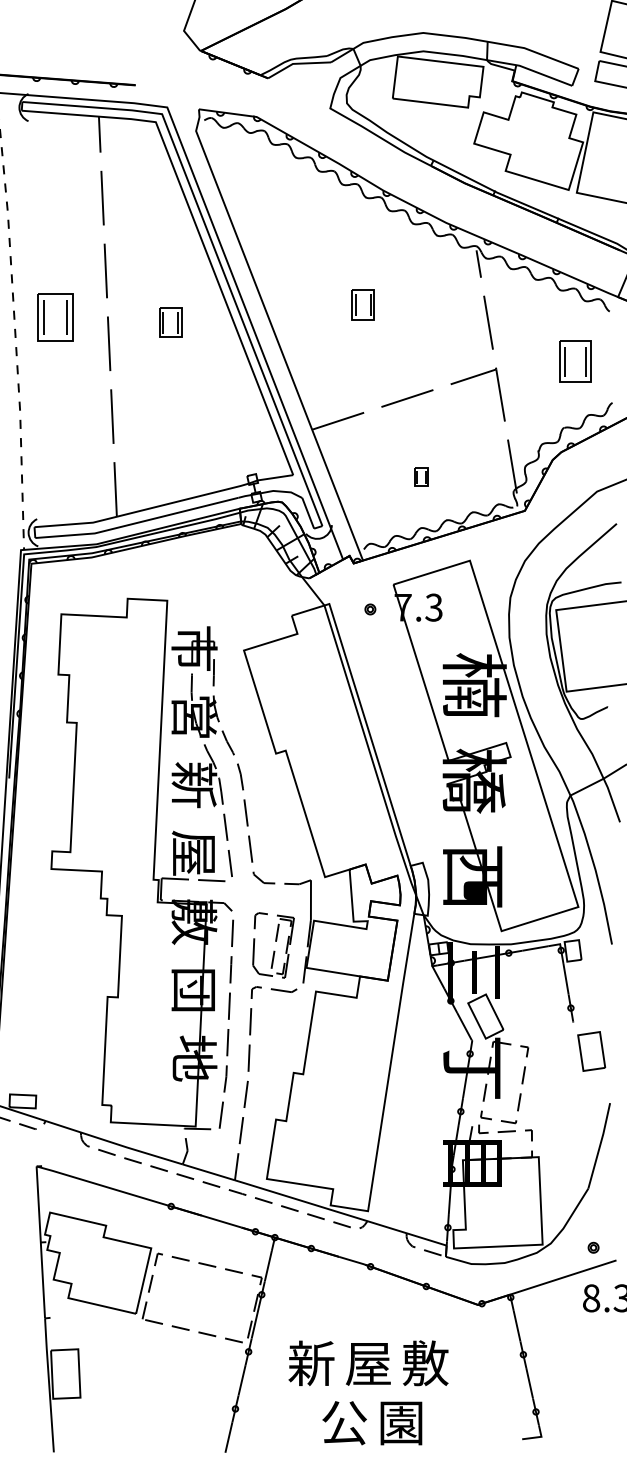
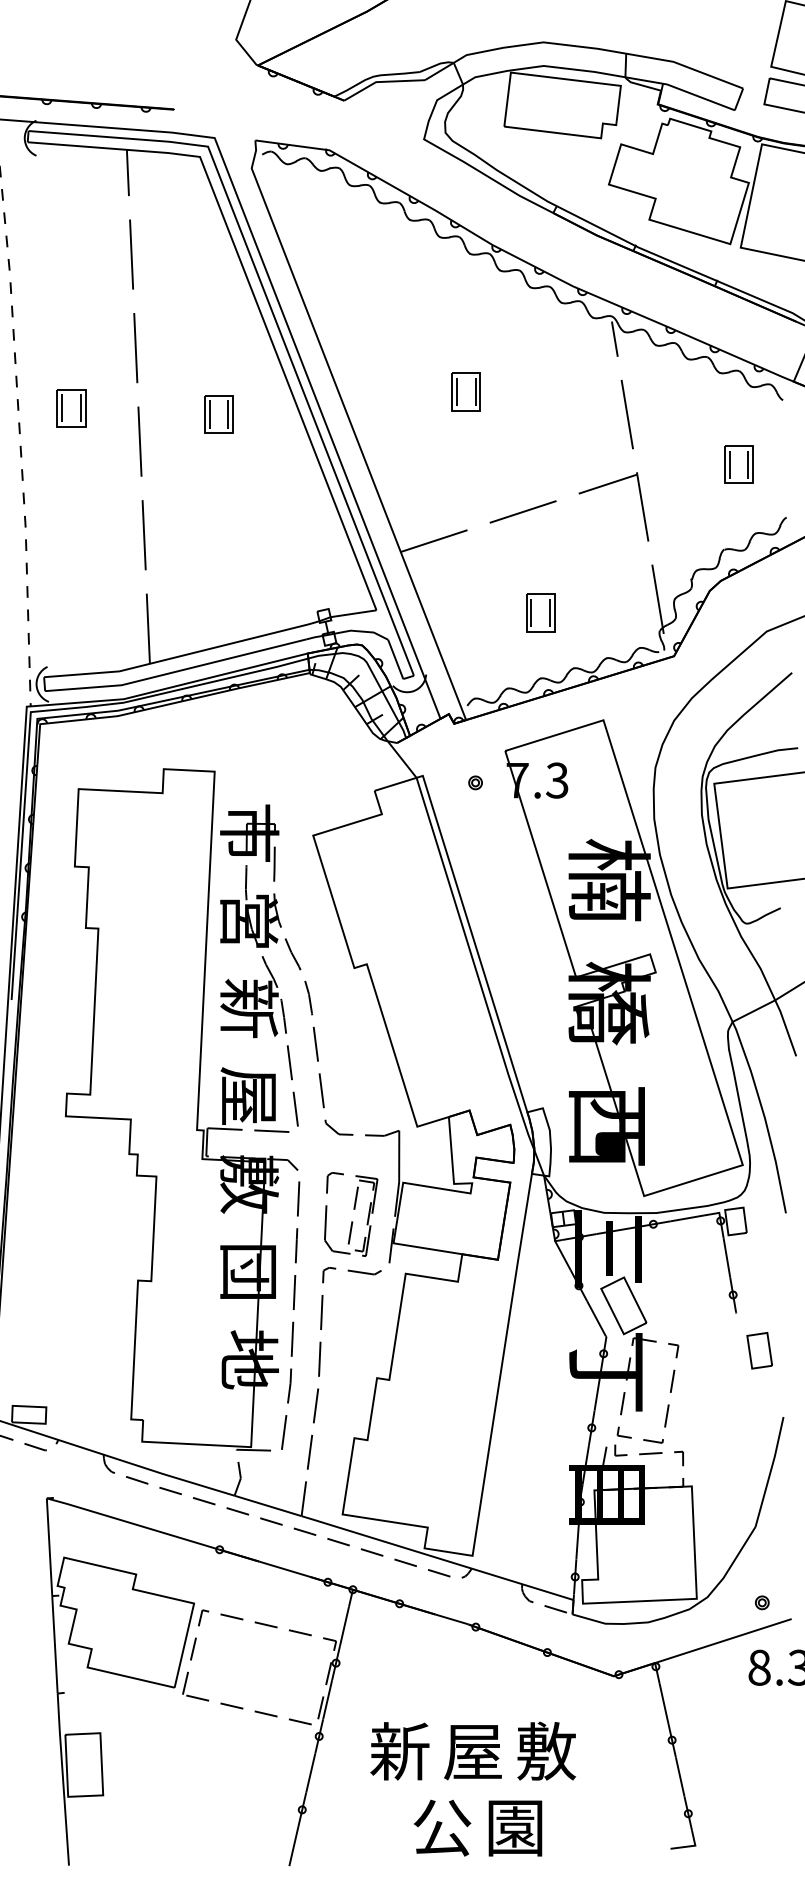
part: (55, 317) -> (71, 408), size x0.62
part: (575, 361) -> (738, 464), size x0.71
part: (420, 476) -> (540, 612), size x1.67
part: (591, 1051) -> (759, 1350), size x0.71

